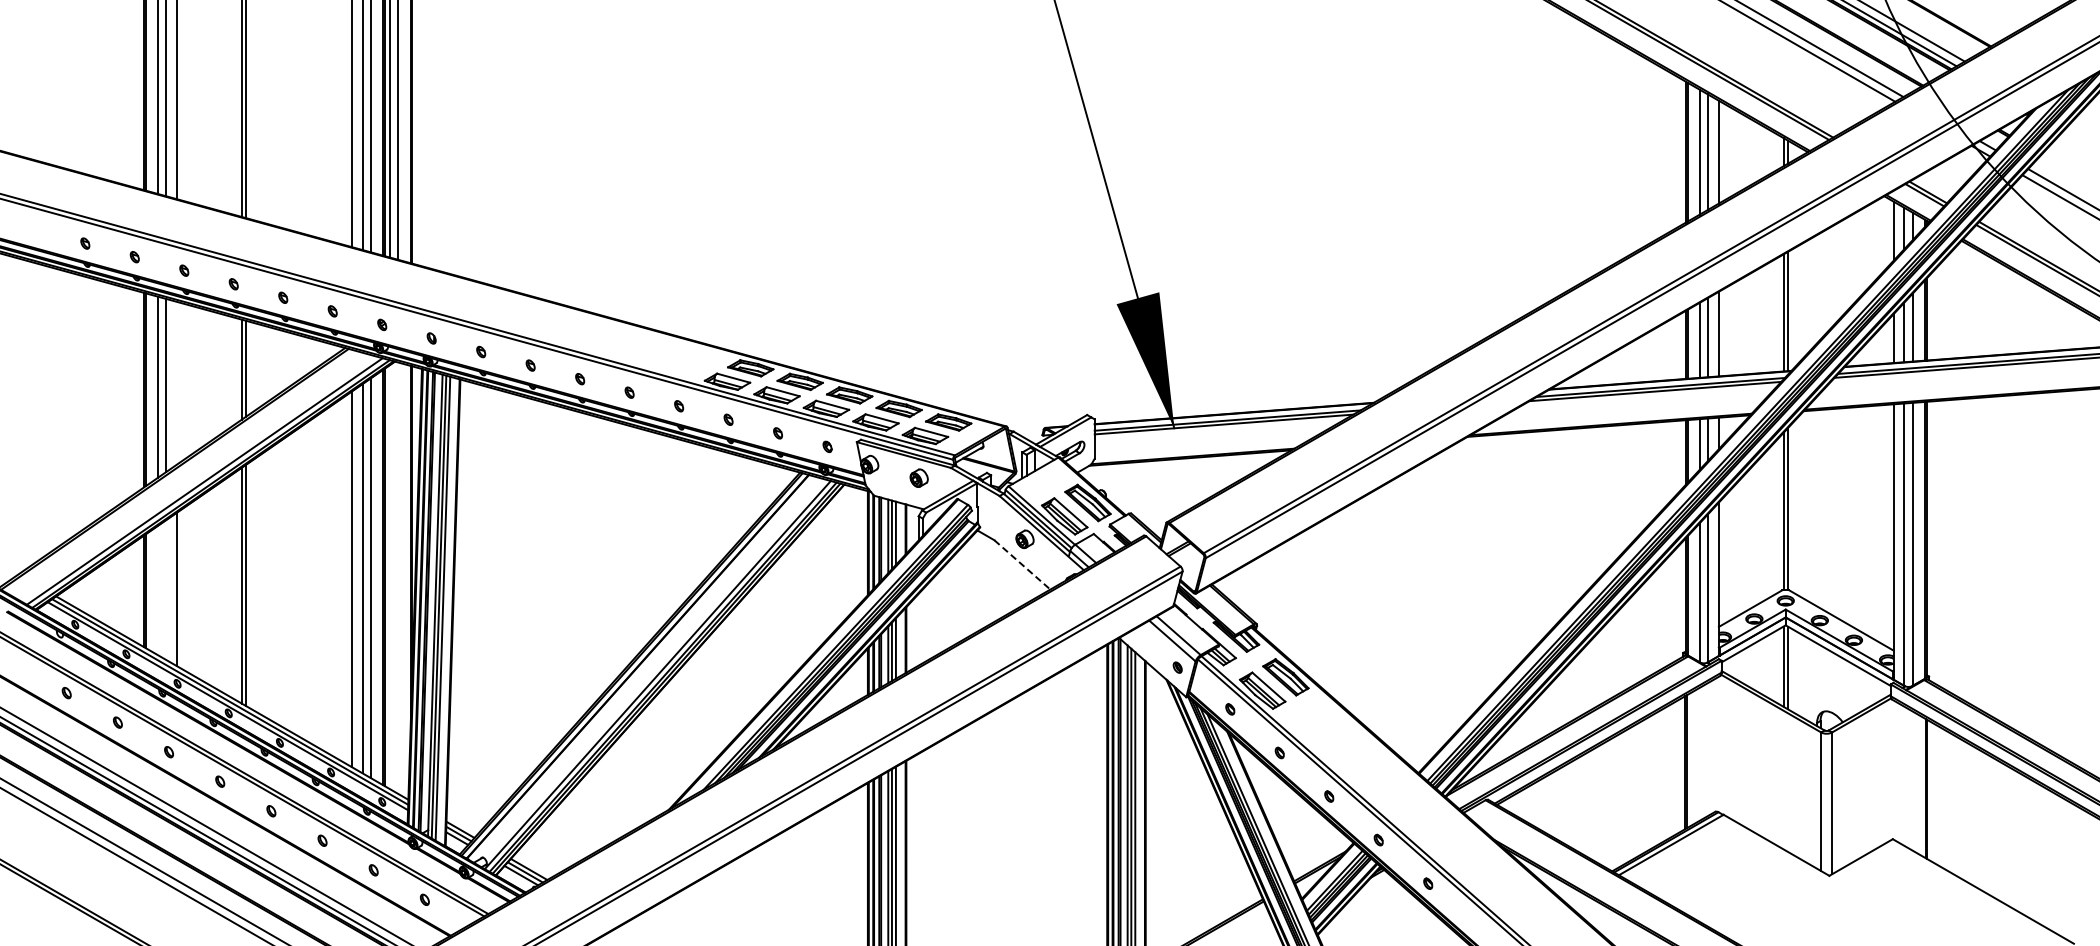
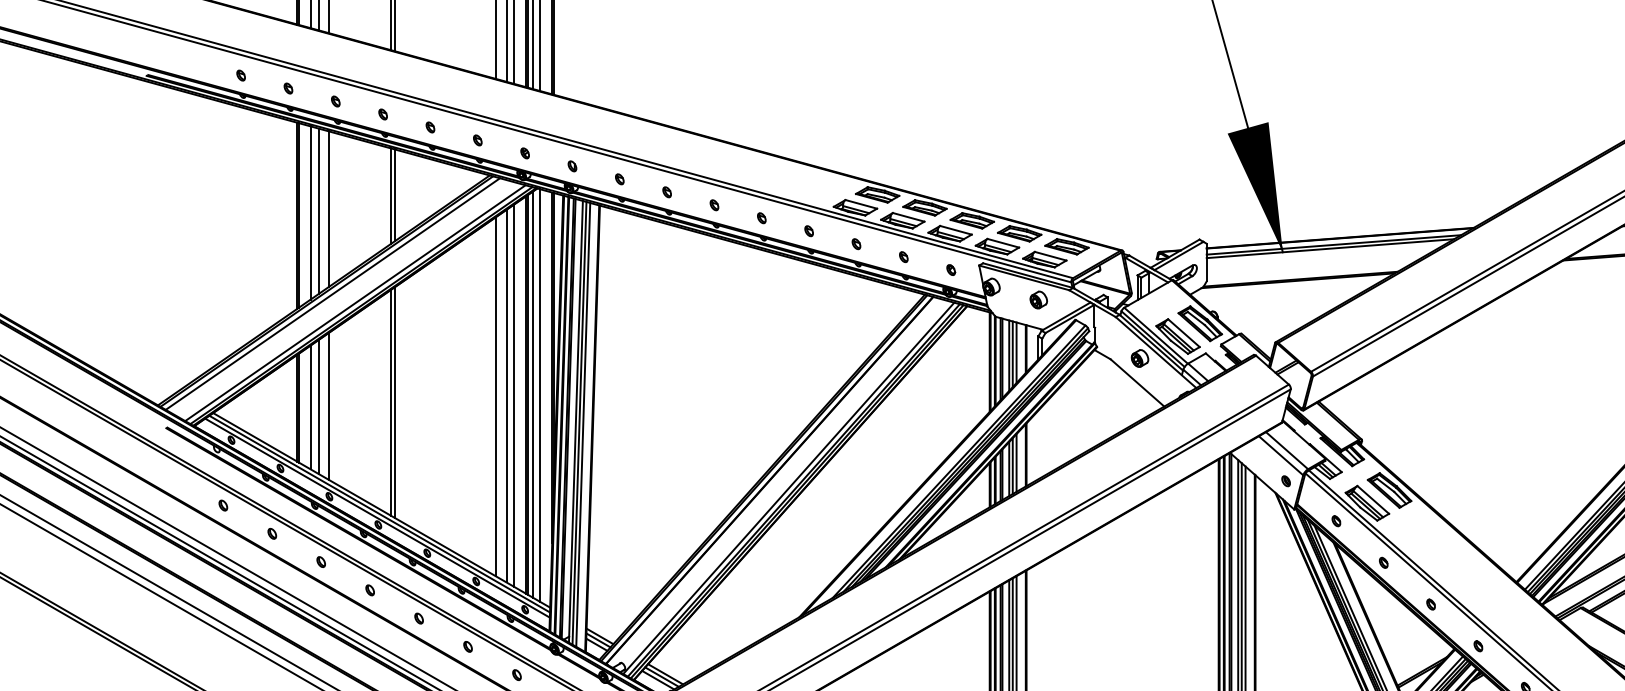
line: (177, 382) -> (329, 208), added
line: (180, 471) -> (332, 293), added
line: (1022, 565) -> (1137, 383), dashed -> solid
line: (390, 576) -> (533, 394), added
line: (398, 577) -> (540, 395), added
line: (166, 589) -> (318, 406), added
line: (158, 590) -> (311, 407), added

